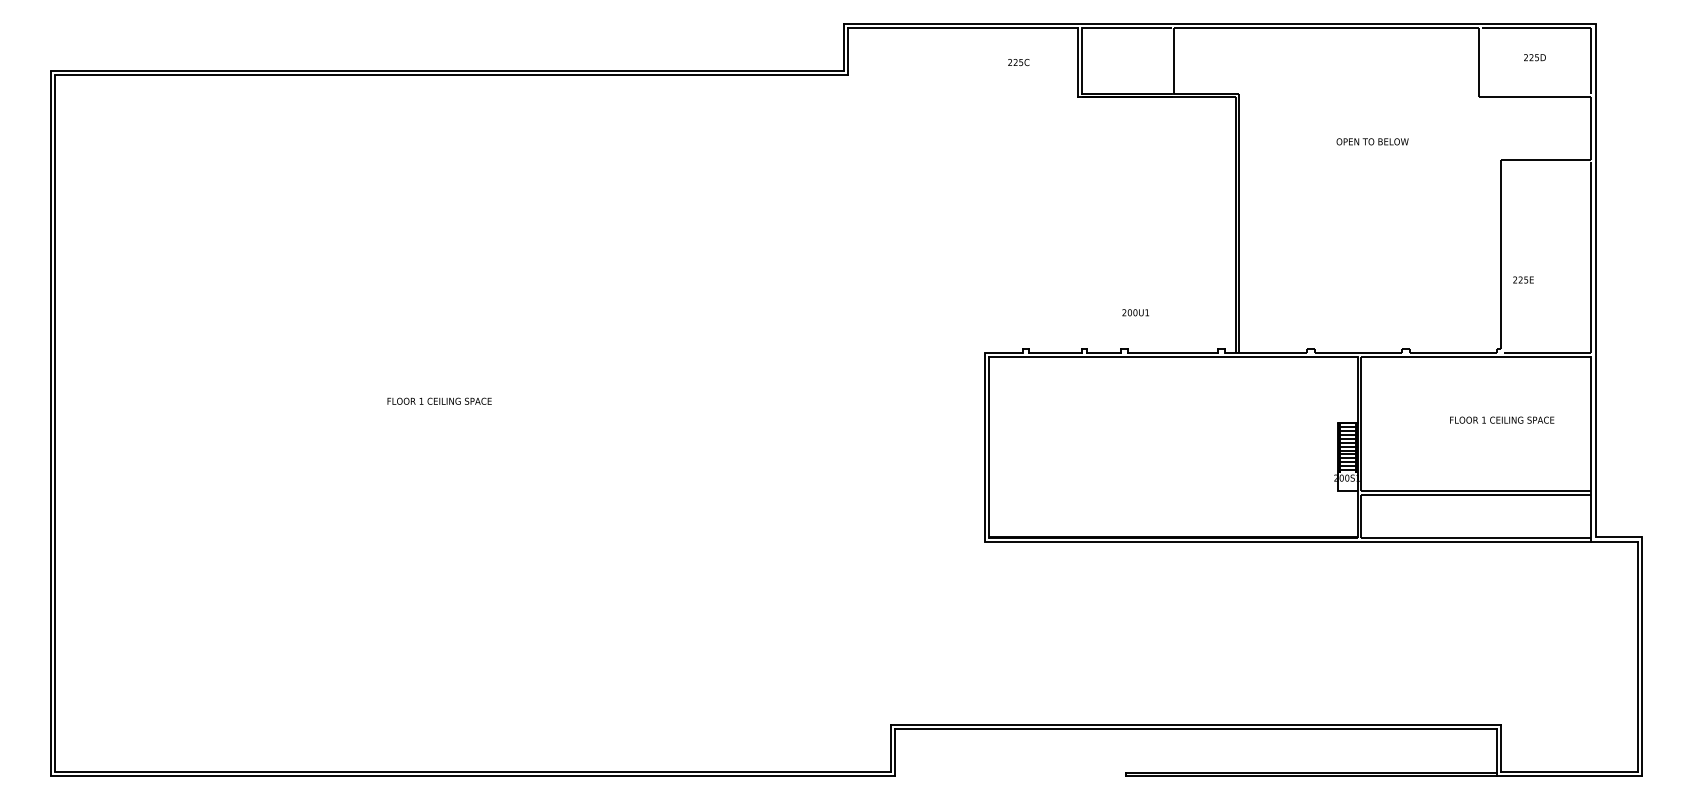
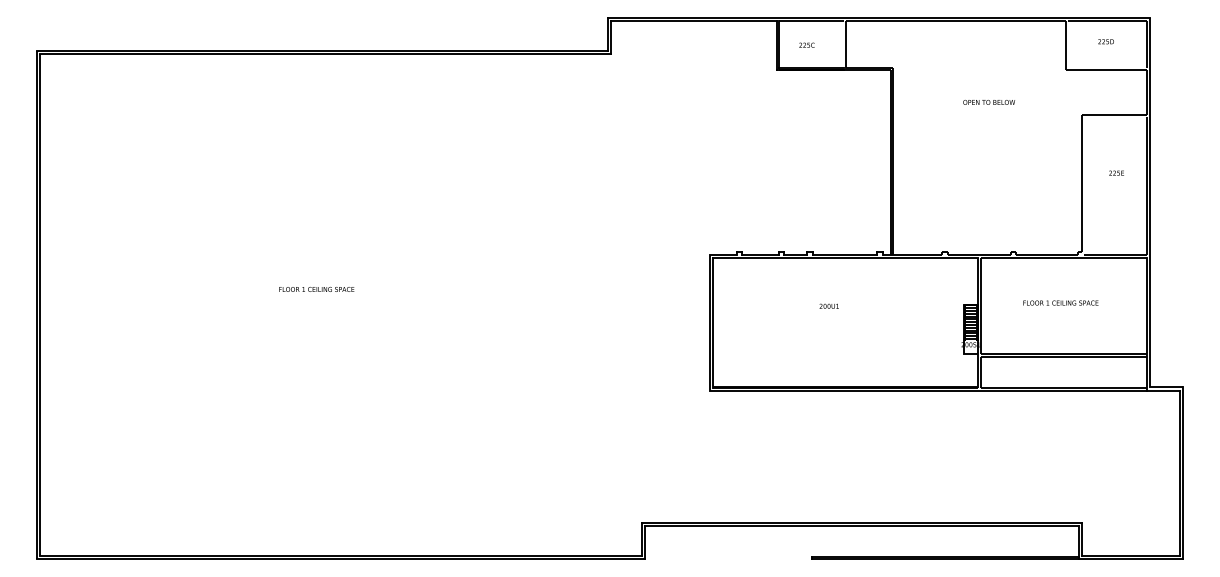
text: (1018, 62) -> (806, 45), moved
text: (1523, 279) -> (1116, 172), moved
text: (1135, 312) -> (829, 306), moved
text: (1502, 419) -> (1061, 302), moved

